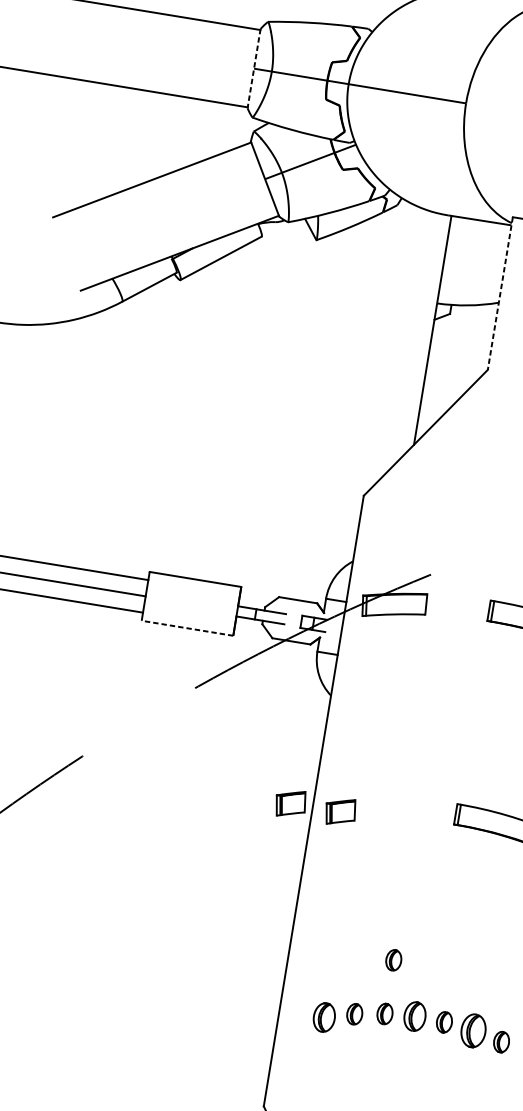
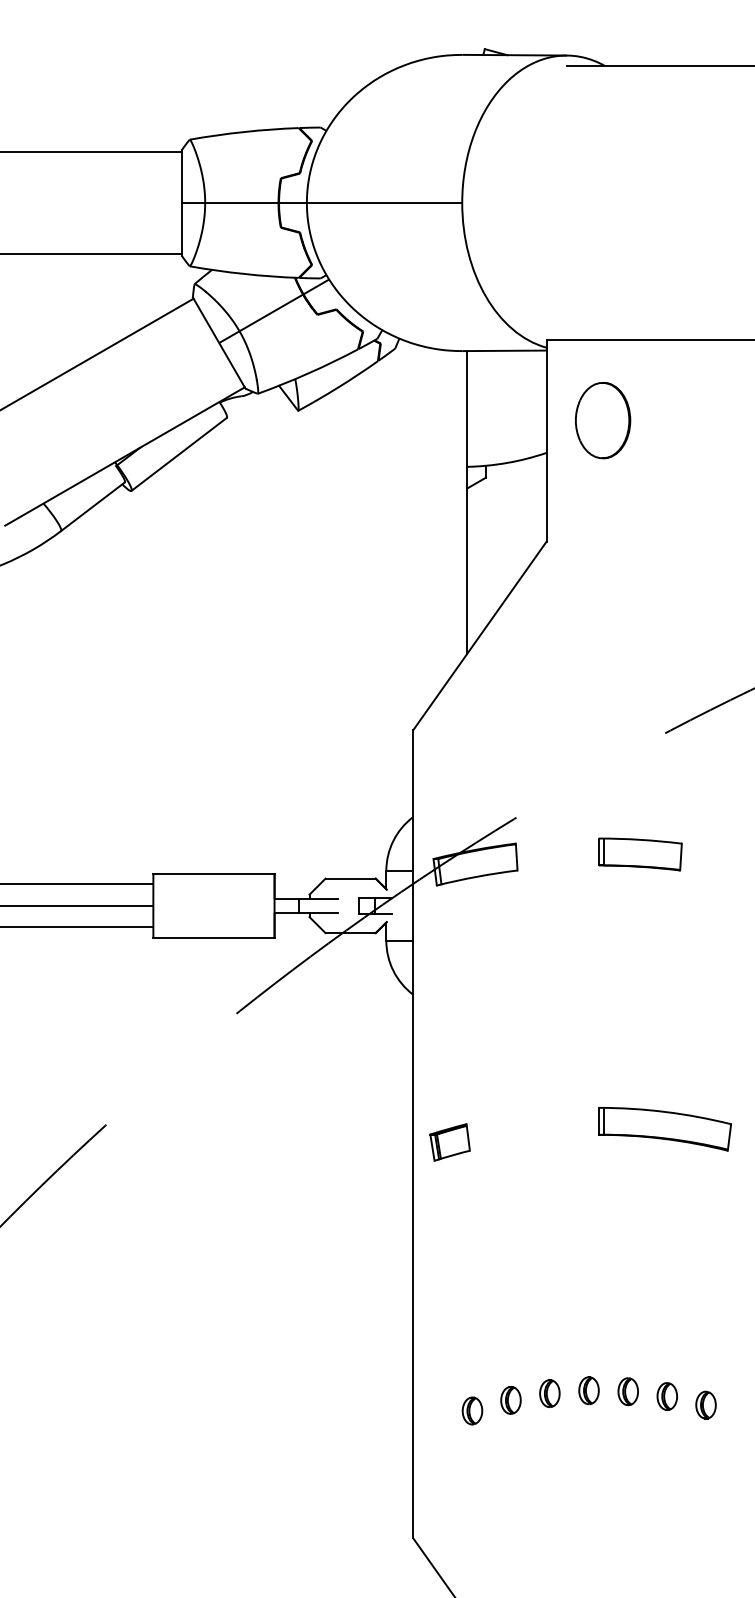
line: (253, 69) -> (181, 203), dashed -> solid
line: (500, 293) -> (546, 440), dashed -> solid
line: (187, 628) -> (214, 938), dashed -> solid
part: (290, 803) -> (383, 1142), removed
part: (393, 960) -> (549, 1322), removed
part: (414, 1016) -> (588, 1390), size x0.71
part: (324, 1017) -> (472, 1410), size x0.71
part: (472, 1030) -> (666, 1396), size x0.62

